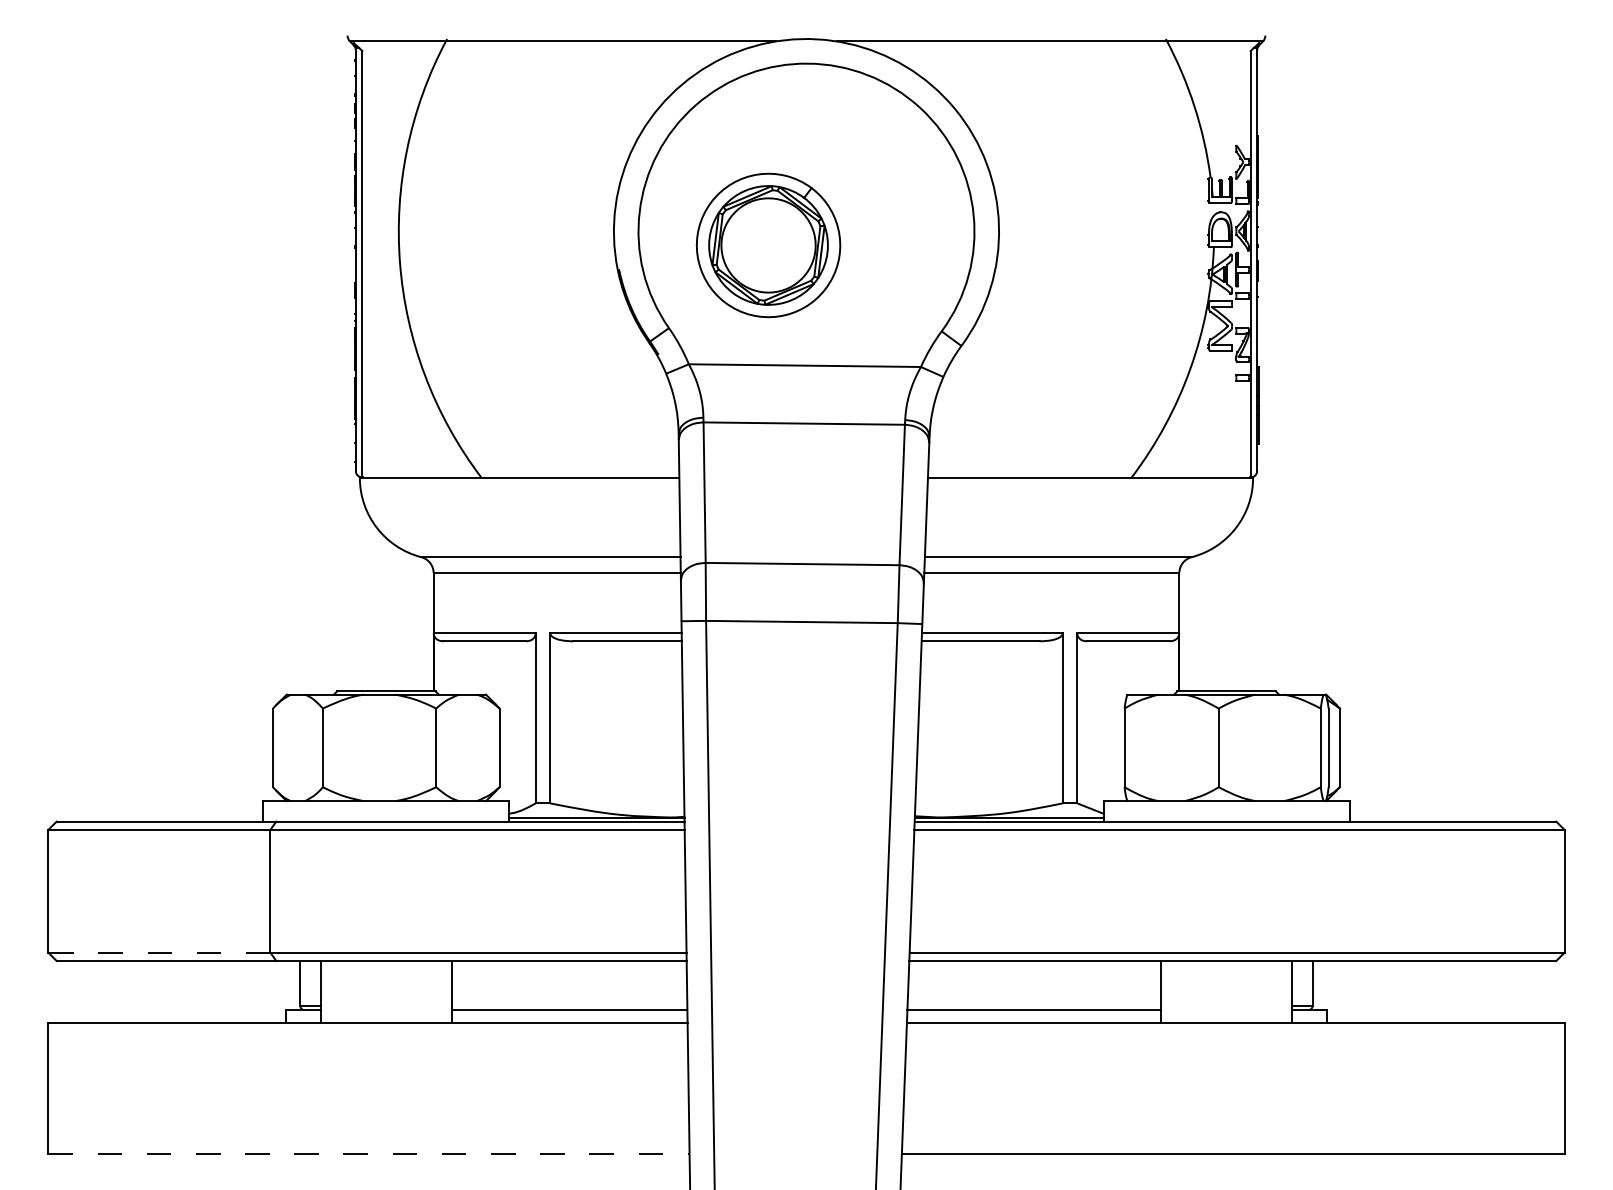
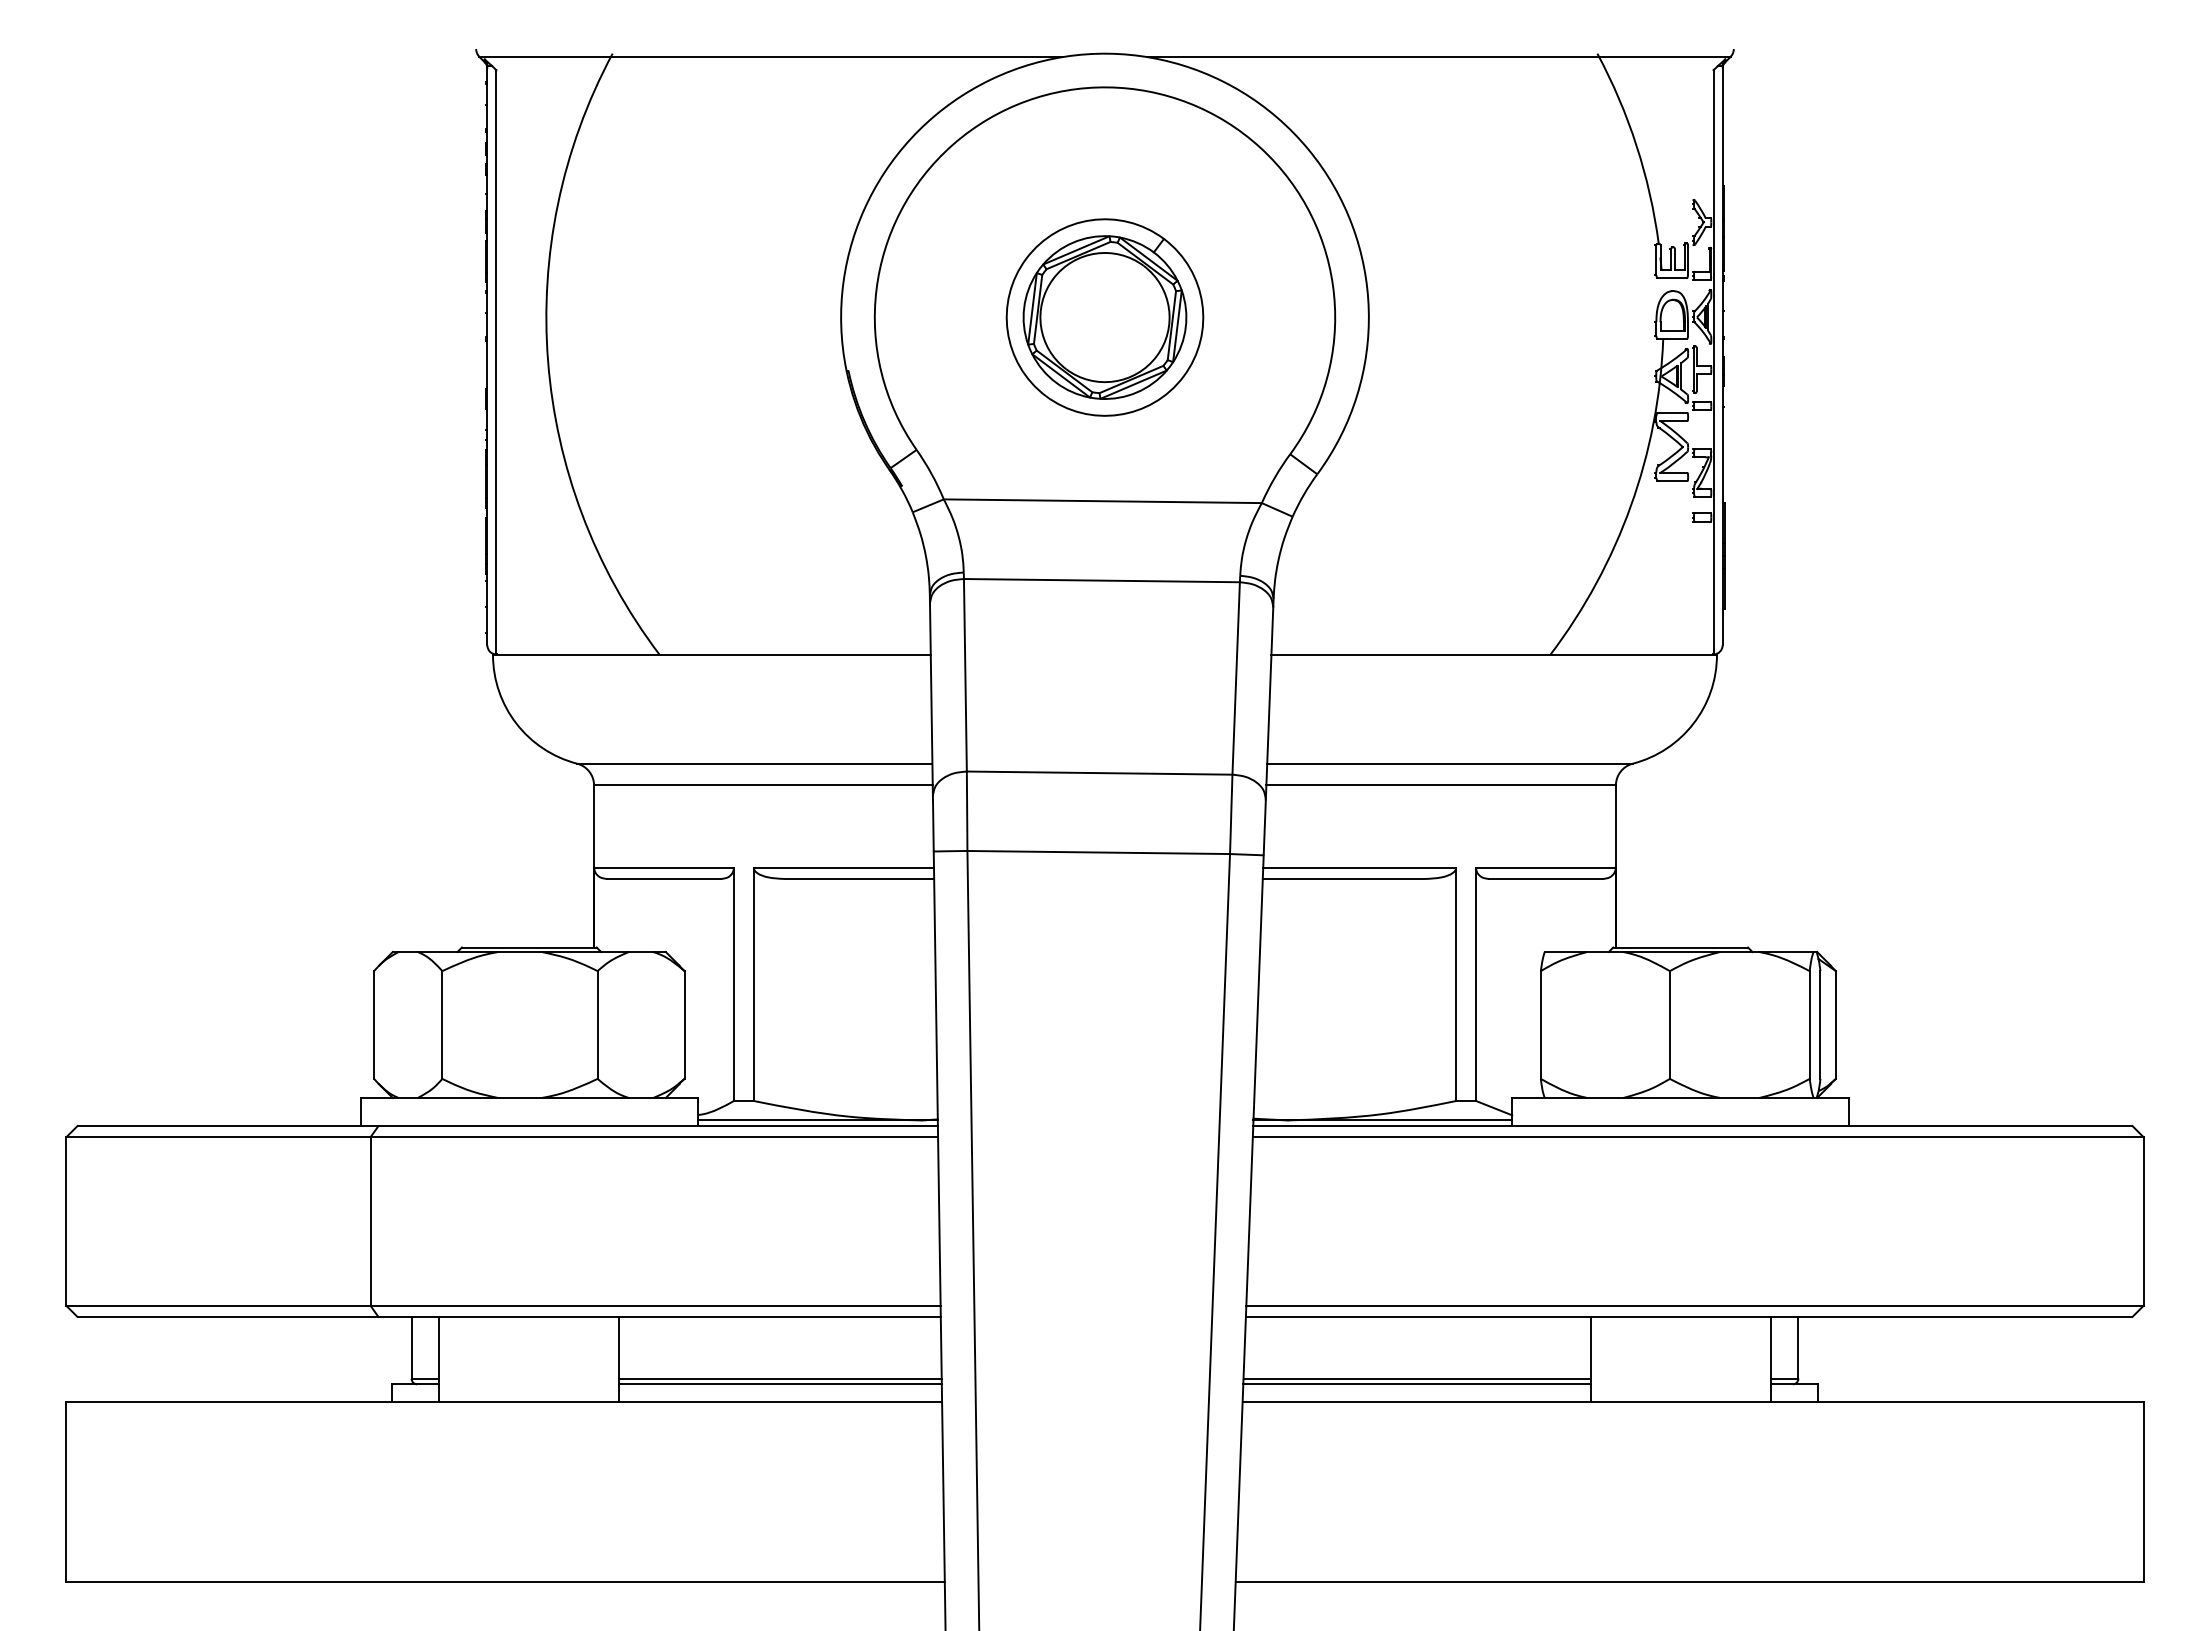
part: (768, 245) -> (1104, 317), moved
line: (158, 952) -> (217, 1305), dashed -> solid
line: (569, 1005) -> (780, 1378), added
line: (1033, 1005) -> (1416, 1378), added
line: (369, 1154) -> (506, 1581), dashed -> solid

